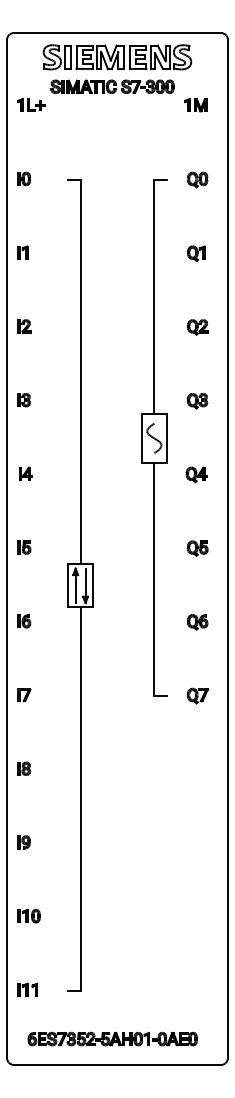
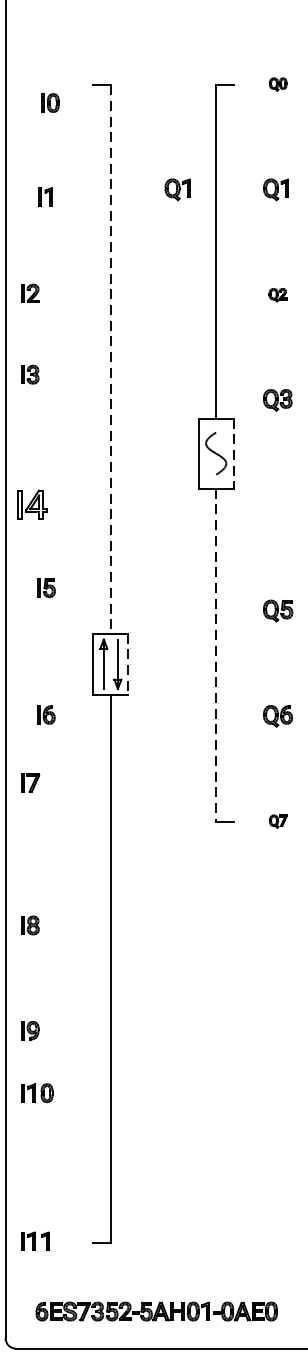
part: (24, 178) -> (50, 102), moved
part: (197, 179) -> (277, 83), size x0.6
part: (22, 252) -> (45, 196), moved
part: (127, 253) -> (177, 189), added
part: (197, 327) -> (277, 295), size x0.6
line: (80, 372) -> (110, 359), solid -> dashed
part: (23, 400) -> (29, 375), moved
line: (166, 438) -> (233, 453), solid -> dashed
part: (25, 473) -> (32, 503), size x1.6
part: (196, 474) -> (276, 505), removed
part: (24, 547) -> (46, 588), moved
line: (154, 579) -> (216, 655), solid -> dashed
line: (92, 585) -> (127, 663), solid -> dashed
part: (24, 621) -> (46, 715), moved
part: (24, 695) -> (30, 783), moved
part: (197, 695) -> (277, 820), size x0.6
part: (28, 916) -> (36, 1093), moved

